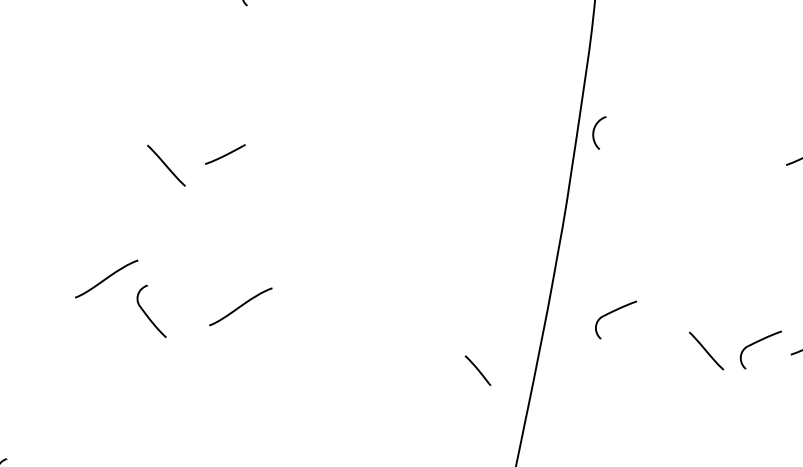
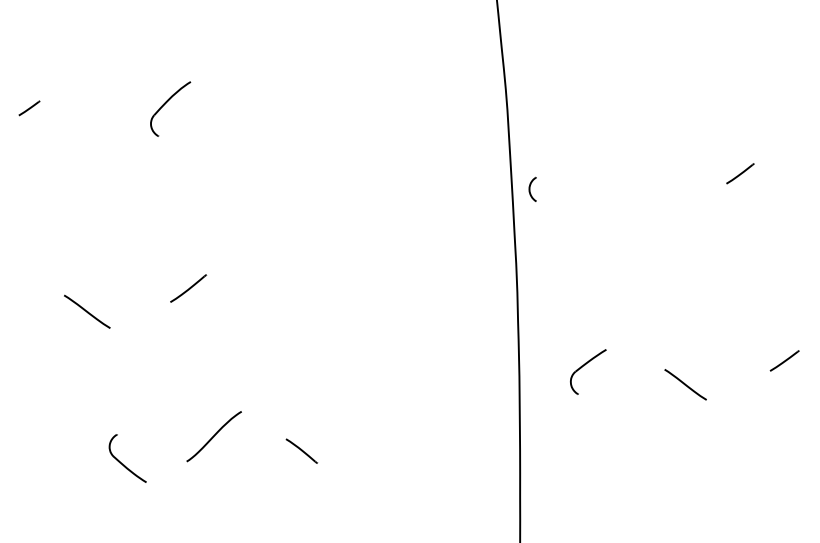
part: (597, 130) -> (532, 188), size x0.71
line: (225, 154) -> (188, 288), moved
line: (166, 165) -> (87, 311), moved
part: (105, 278) -> (74, 436), removed
part: (758, 342) -> (735, 365), removed
line: (477, 369) -> (301, 450), moved

